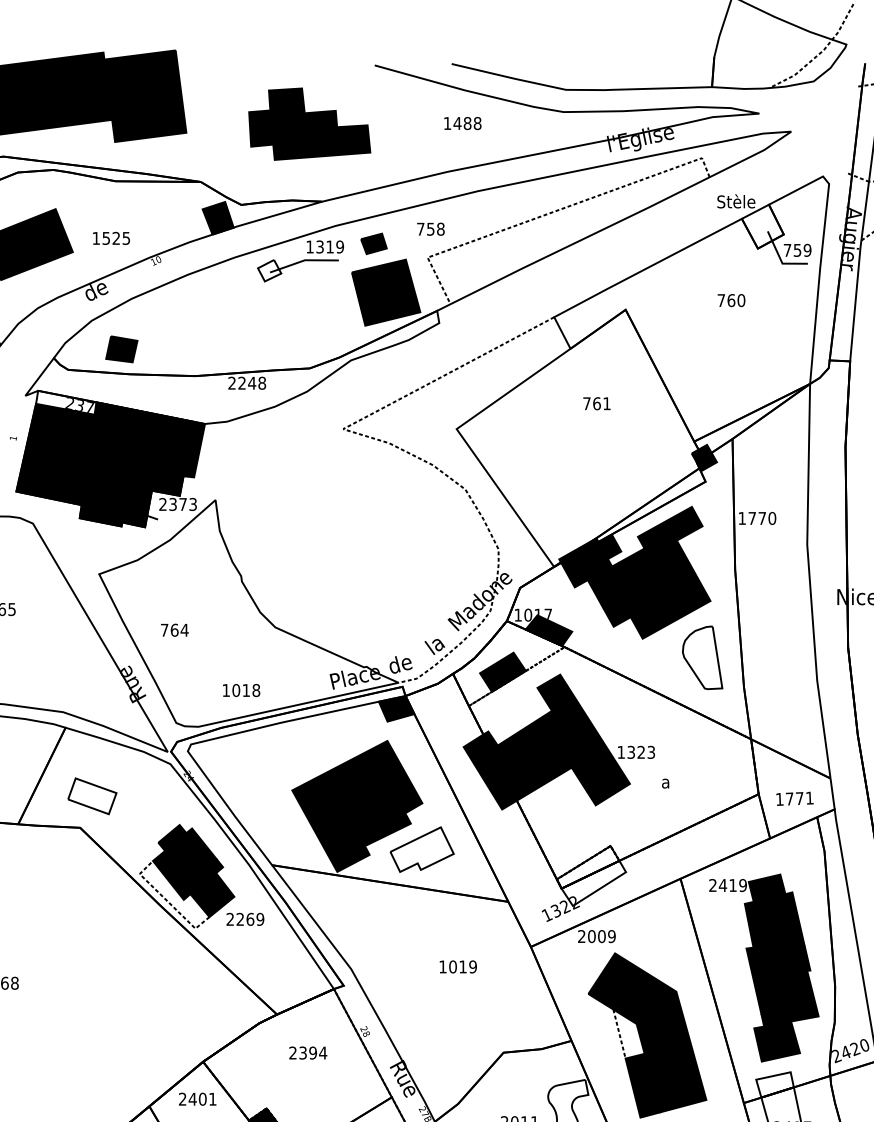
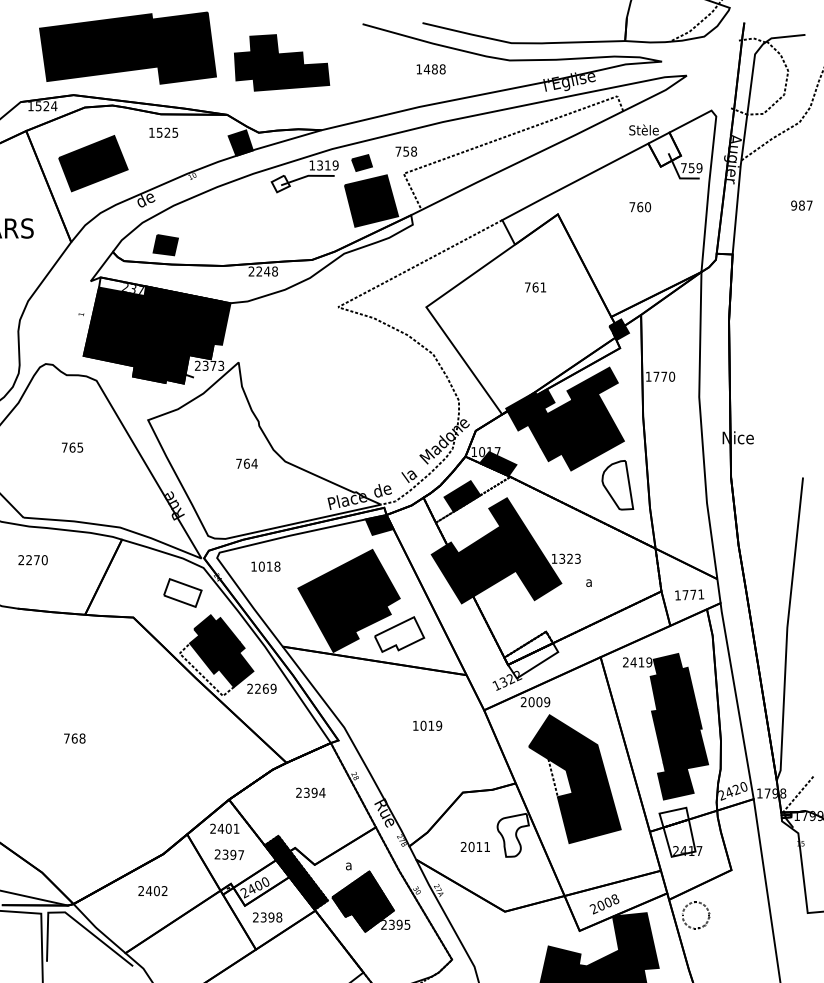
part: (310, 123) -> (282, 62), moved
text: (111, 238) -> (163, 132), moved
text: (174, 629) -> (246, 463), moved
text: (240, 690) -> (265, 566), moved
part: (91, 795) -> (182, 592), moved

